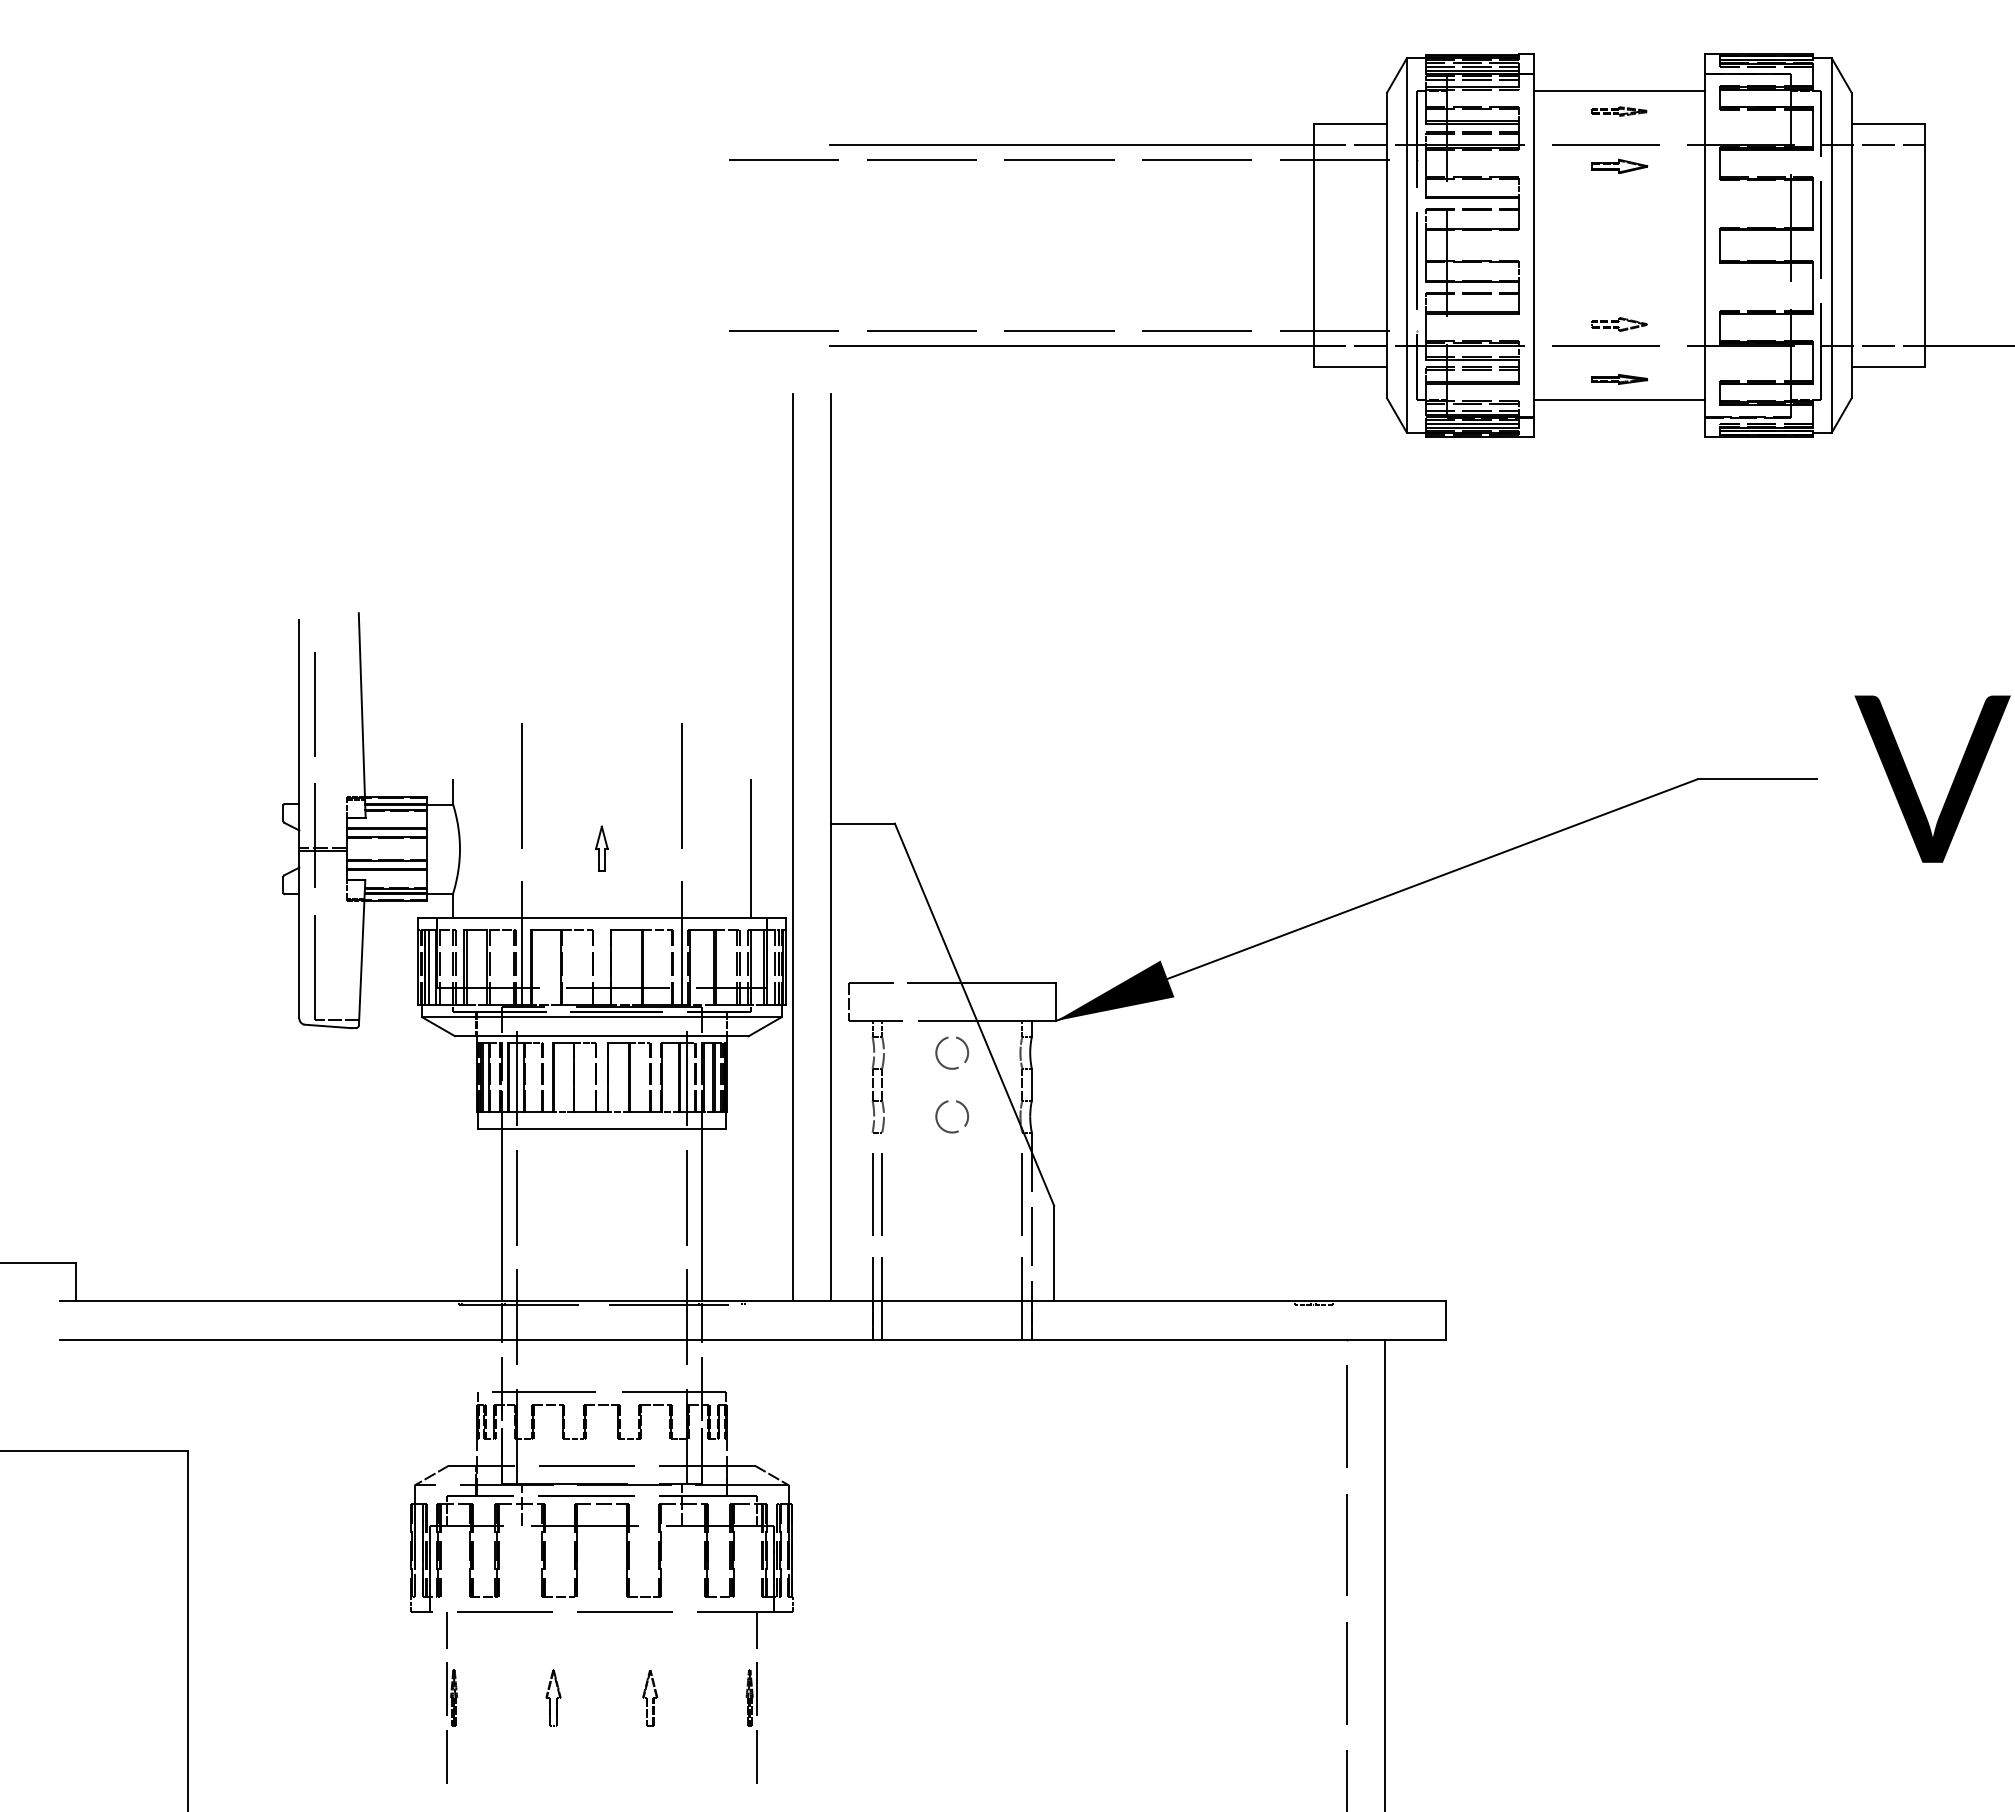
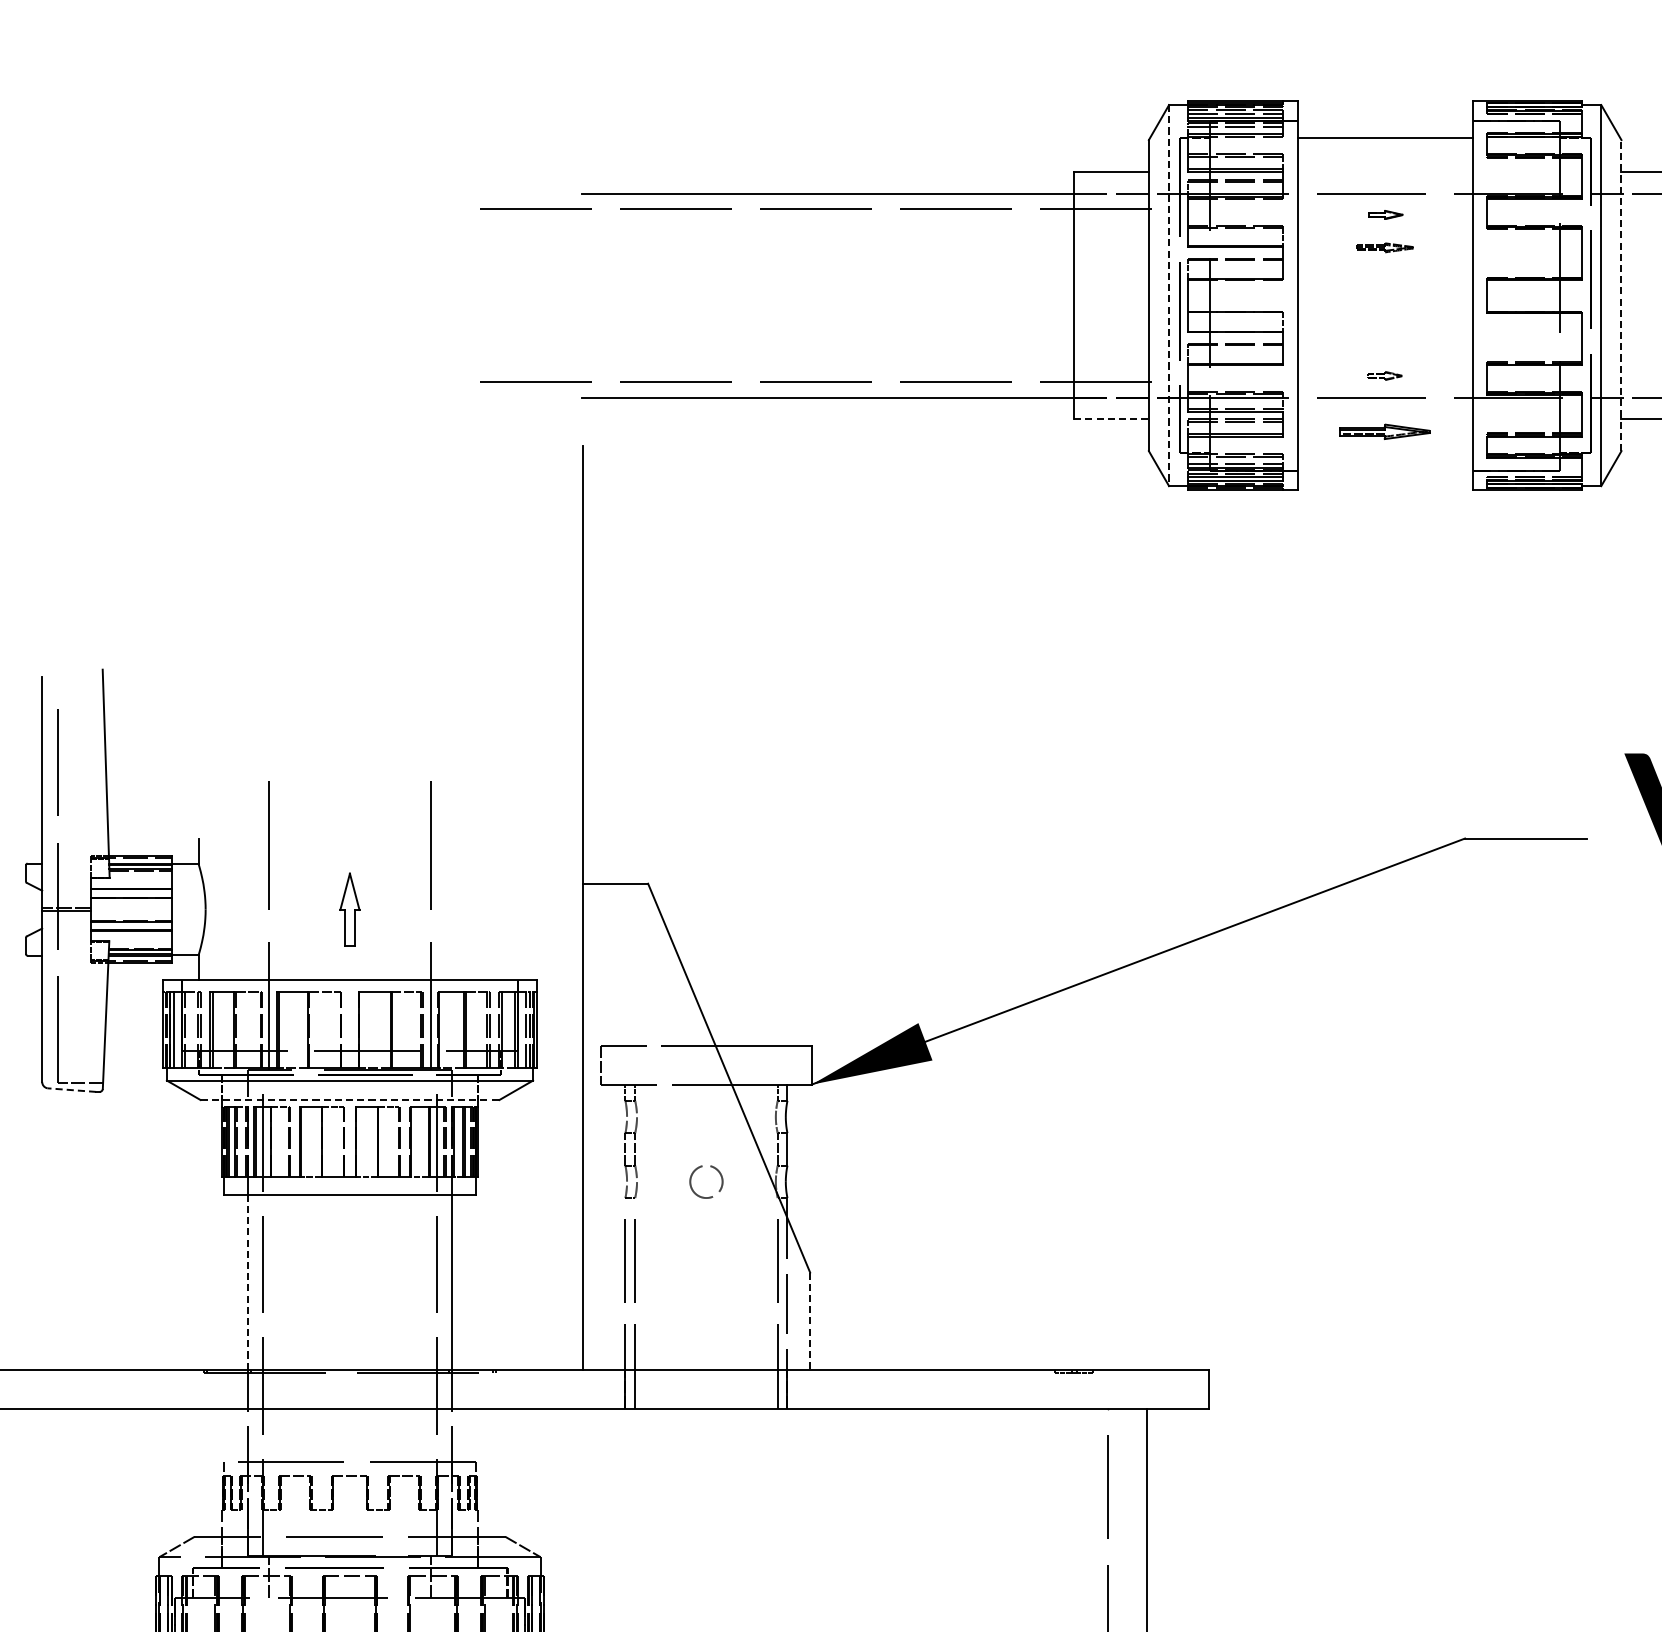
part: (1619, 111) -> (1385, 247), moved
part: (1619, 165) -> (1385, 214), size x0.6
line: (1851, 245) -> (1621, 295), solid -> dashed
line: (1406, 246) -> (1168, 296), solid -> dashed
part: (1619, 324) -> (1385, 375), size x0.6
line: (1350, 366) -> (1111, 418), solid -> dashed
part: (1619, 379) -> (1385, 431), size x1.6
line: (1619, 400) -> (1385, 453), removed
line: (792, 847) -> (543, 908), removed
part: (601, 848) -> (349, 909), size x1.6
line: (750, 848) -> (501, 909), removed
line: (328, 1026) -> (71, 1090), solid -> dashed
line: (601, 1036) -> (349, 1100), solid -> dashed
part: (944, 1040) -> (698, 1104), removed
line: (501, 1215) -> (247, 1282), solid -> dashed
line: (1054, 1253) -> (810, 1321), solid -> dashed

